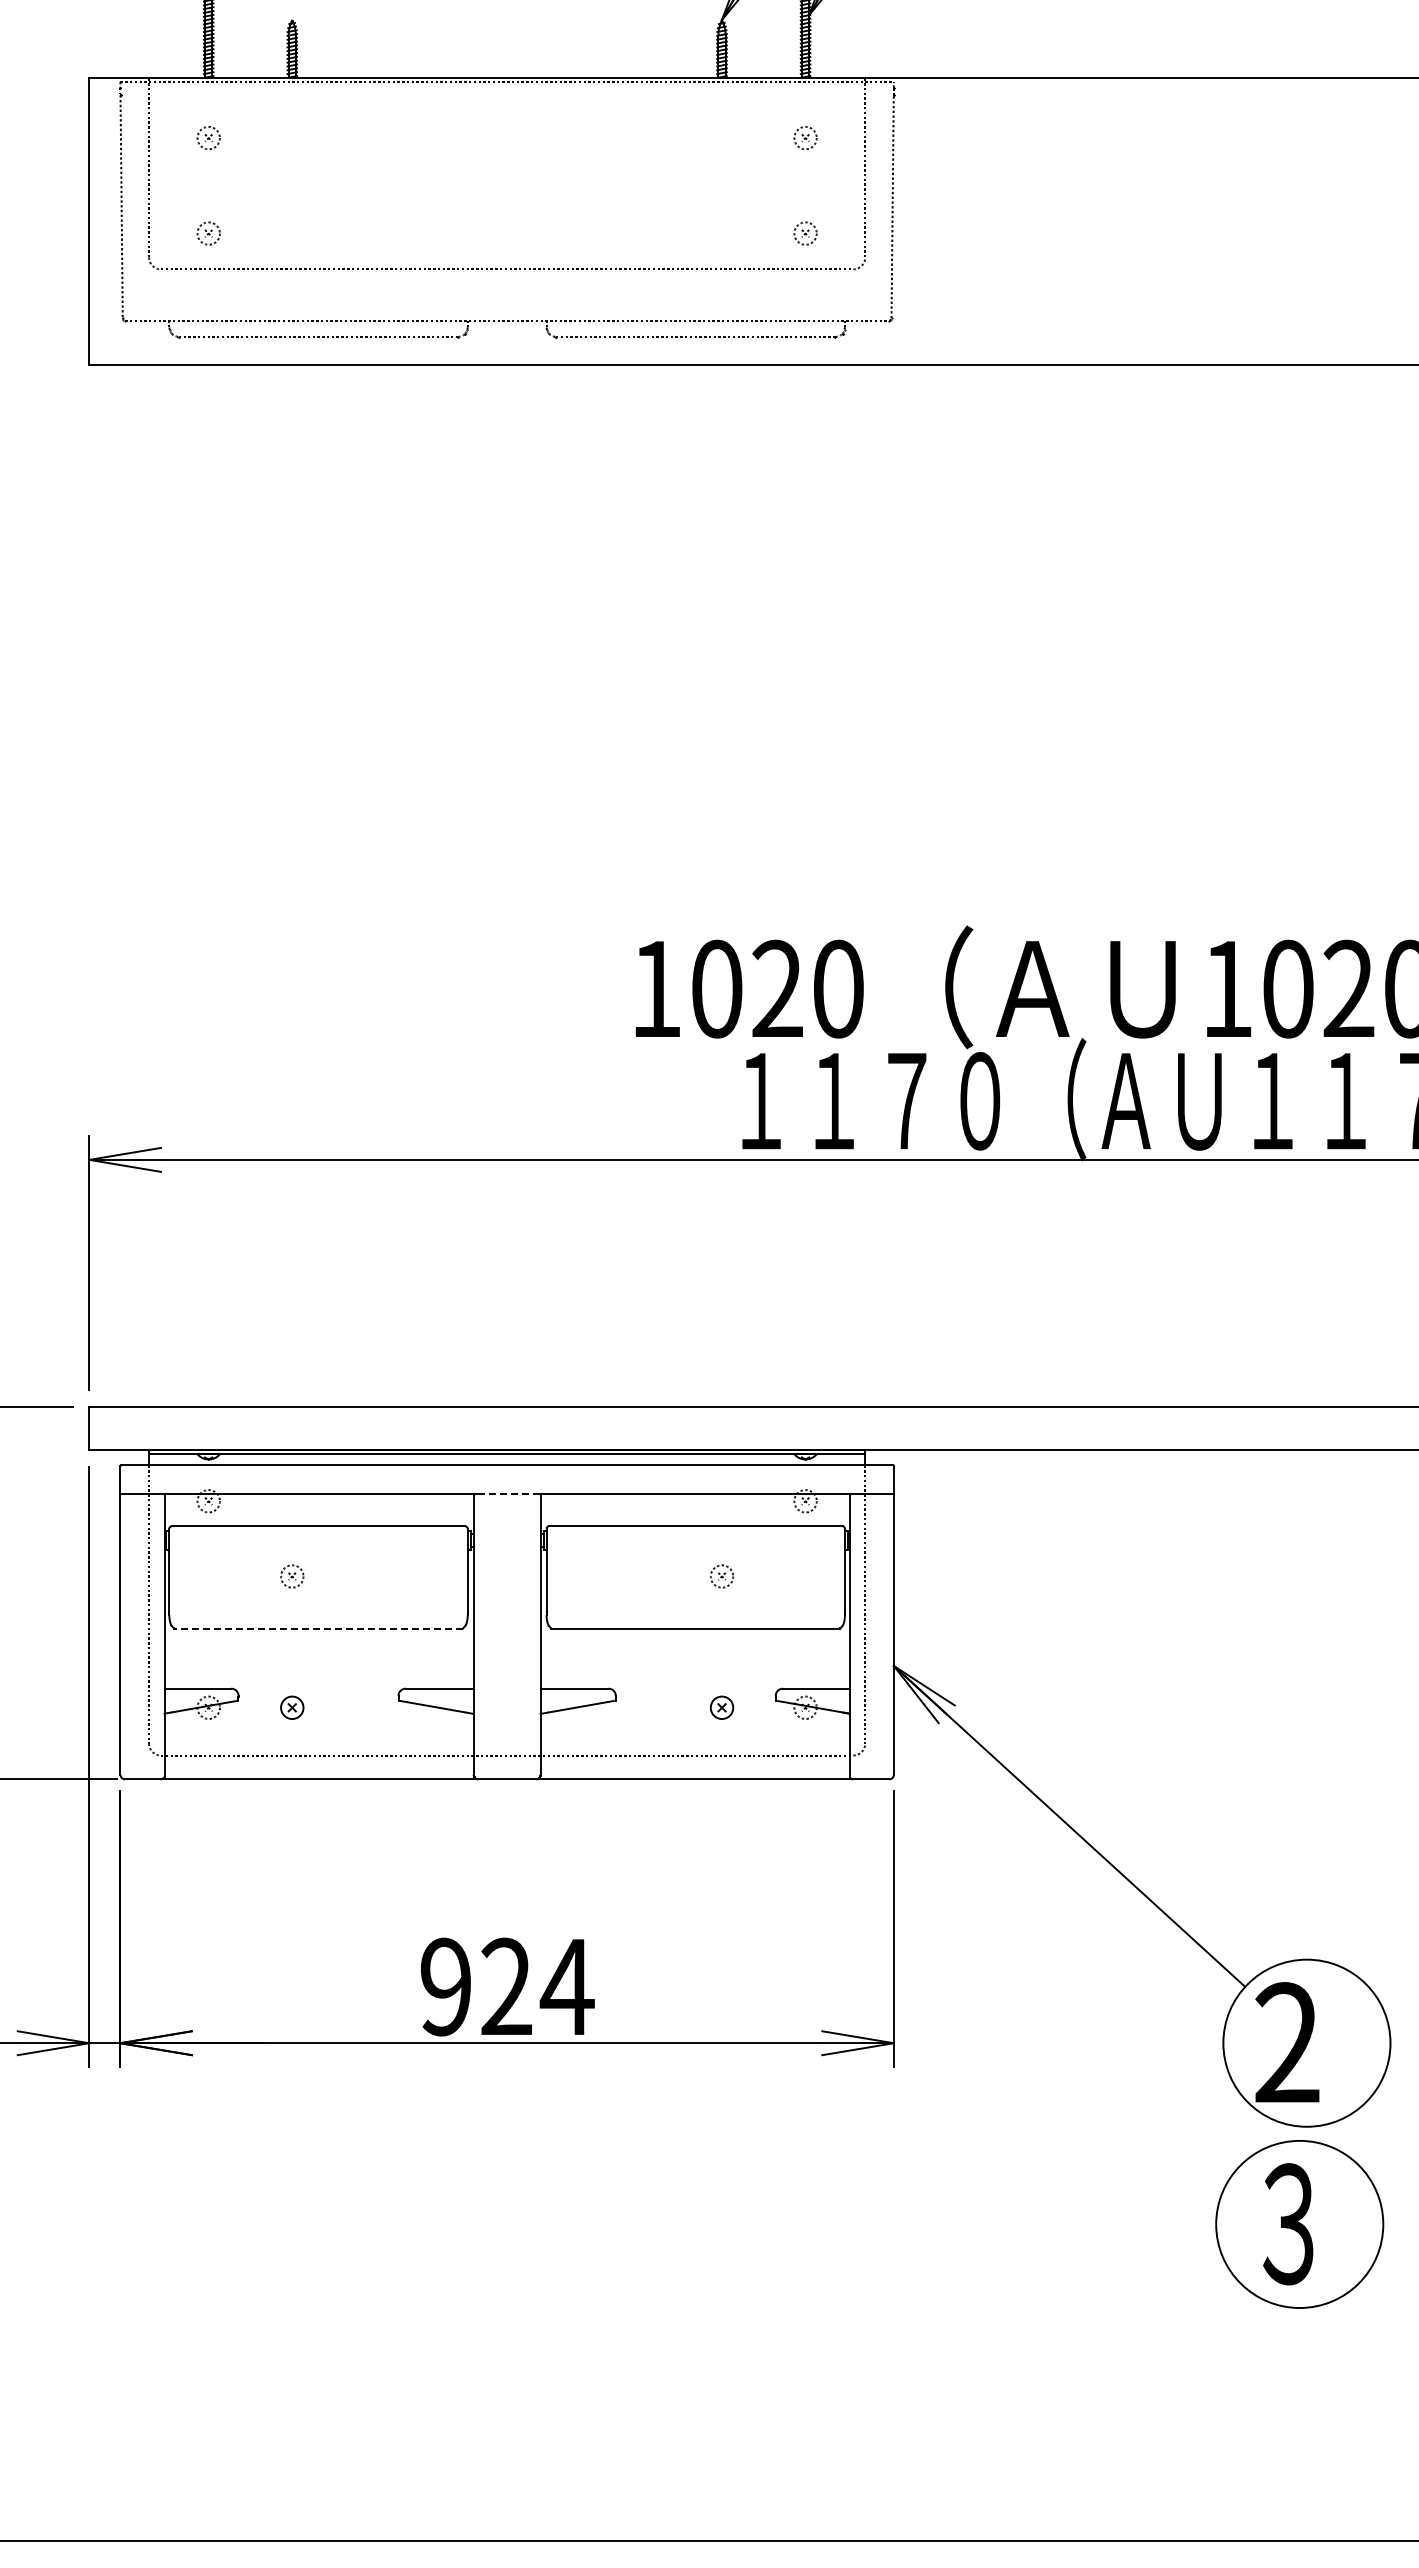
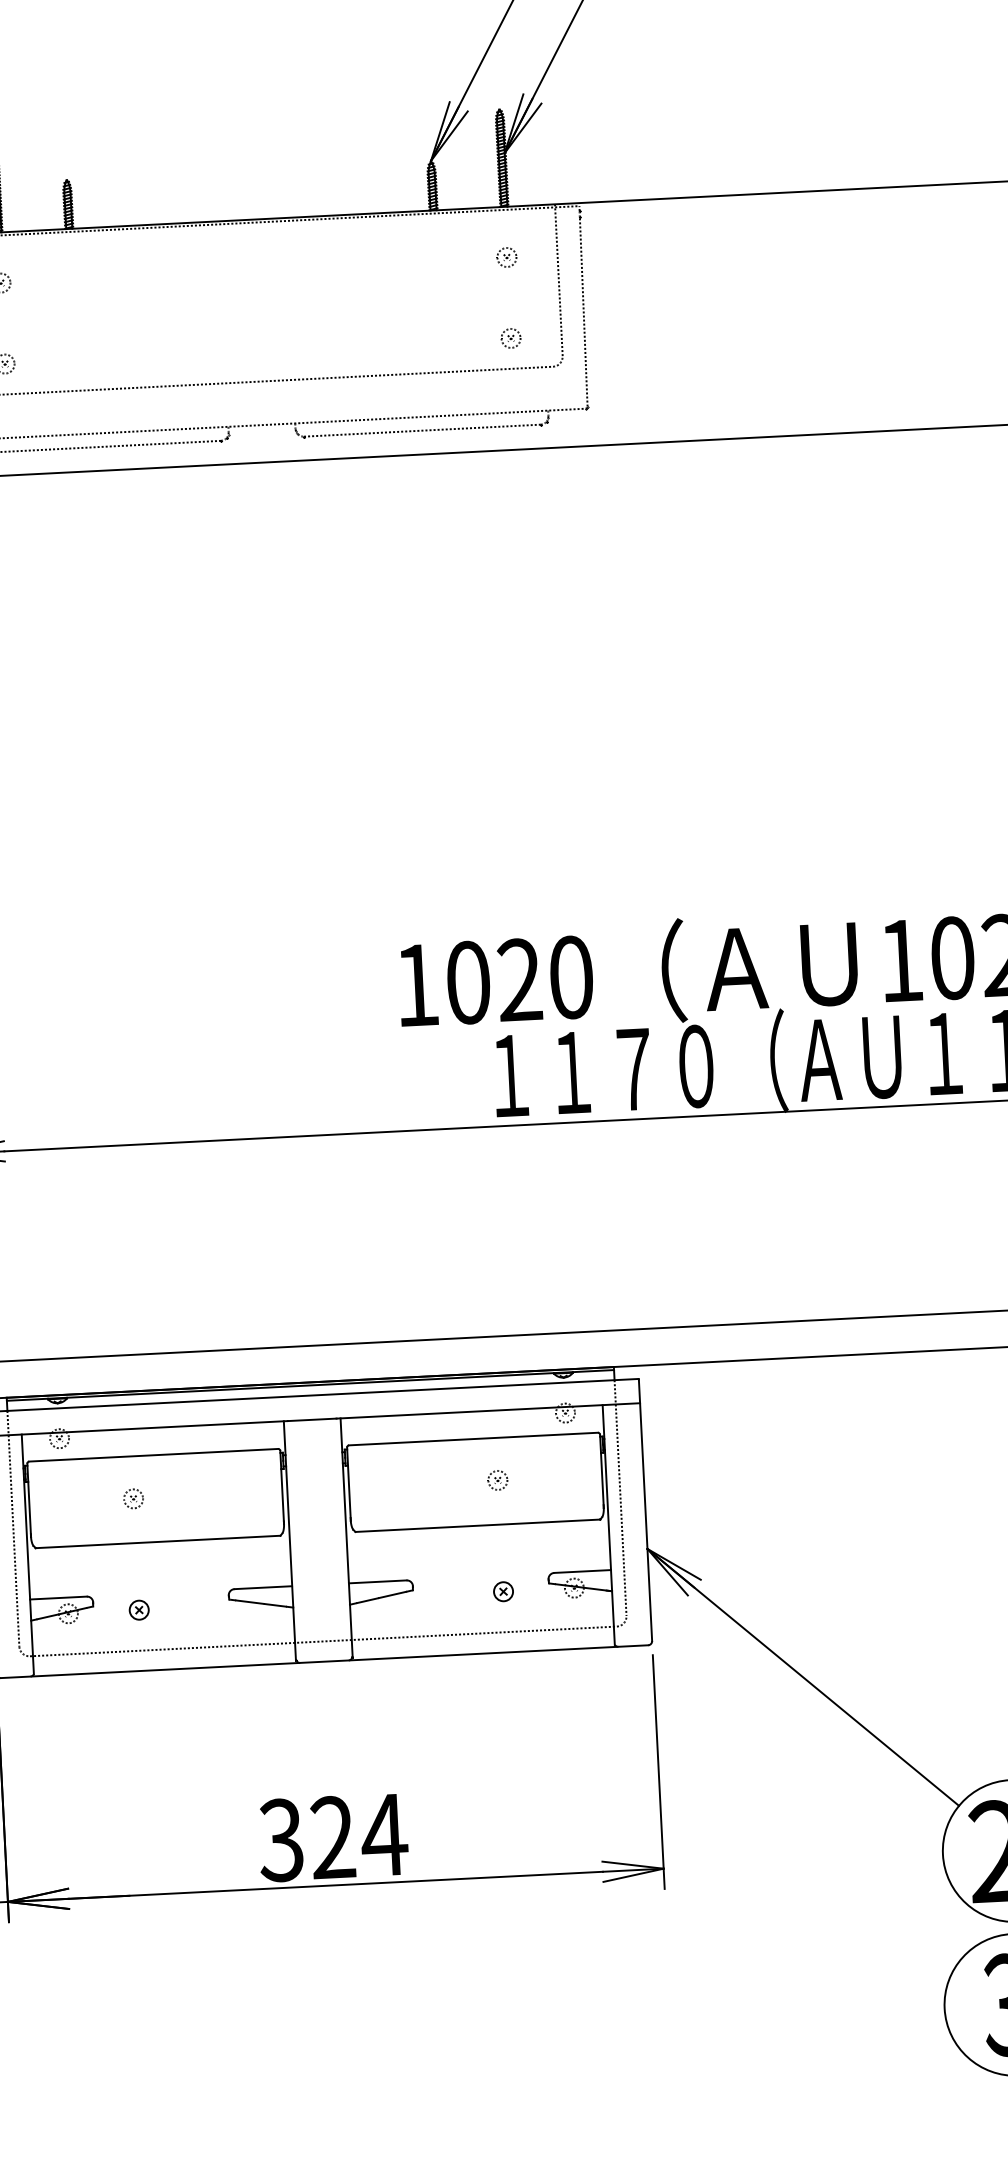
line: (507, 1494) -> (312, 1420), dashed -> solid
line: (318, 1628) -> (158, 1541), dashed -> solid
text: (444, 1986) -> (280, 1839), 924 -> 324

